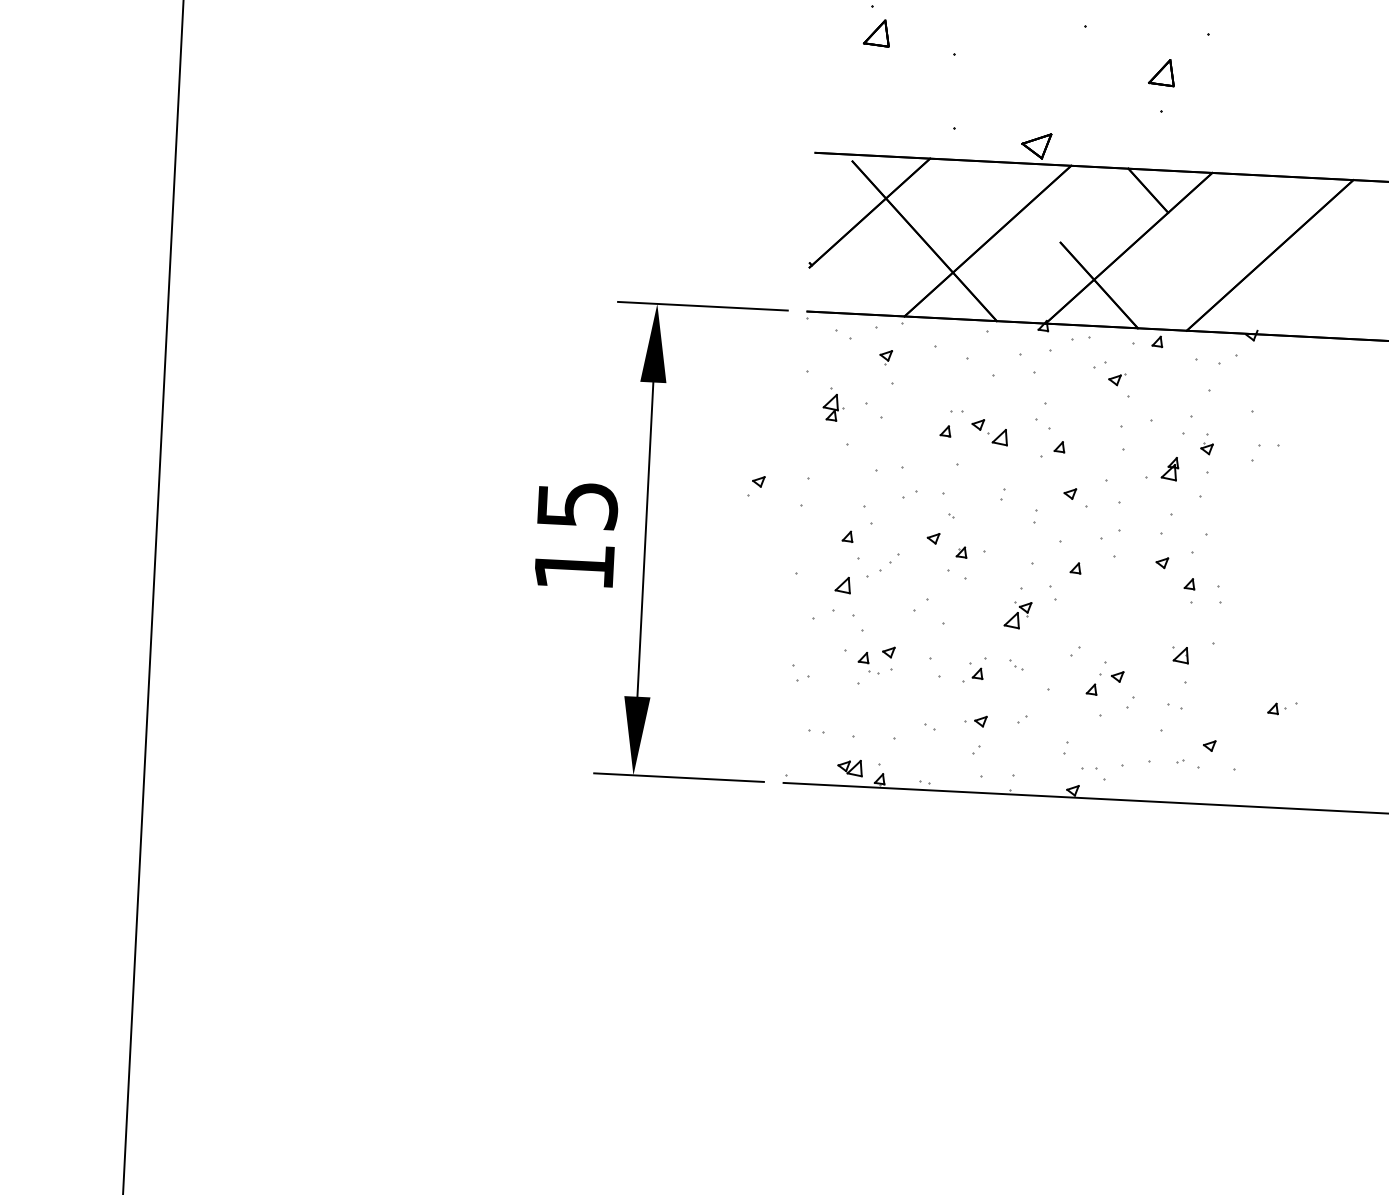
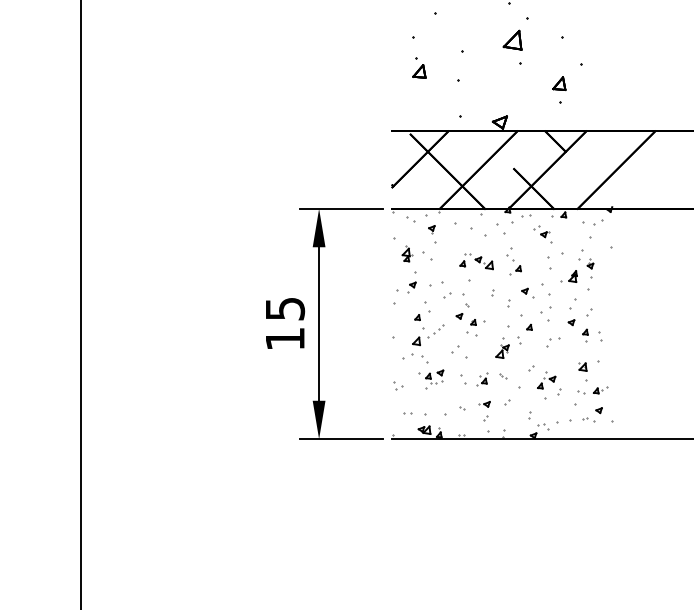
part: (1266, 453) -> (553, 342), moved
part: (755, 486) -> (411, 287), moved
part: (1200, 544) -> (589, 312), size x0.62
part: (1282, 708) -> (600, 390), moved

